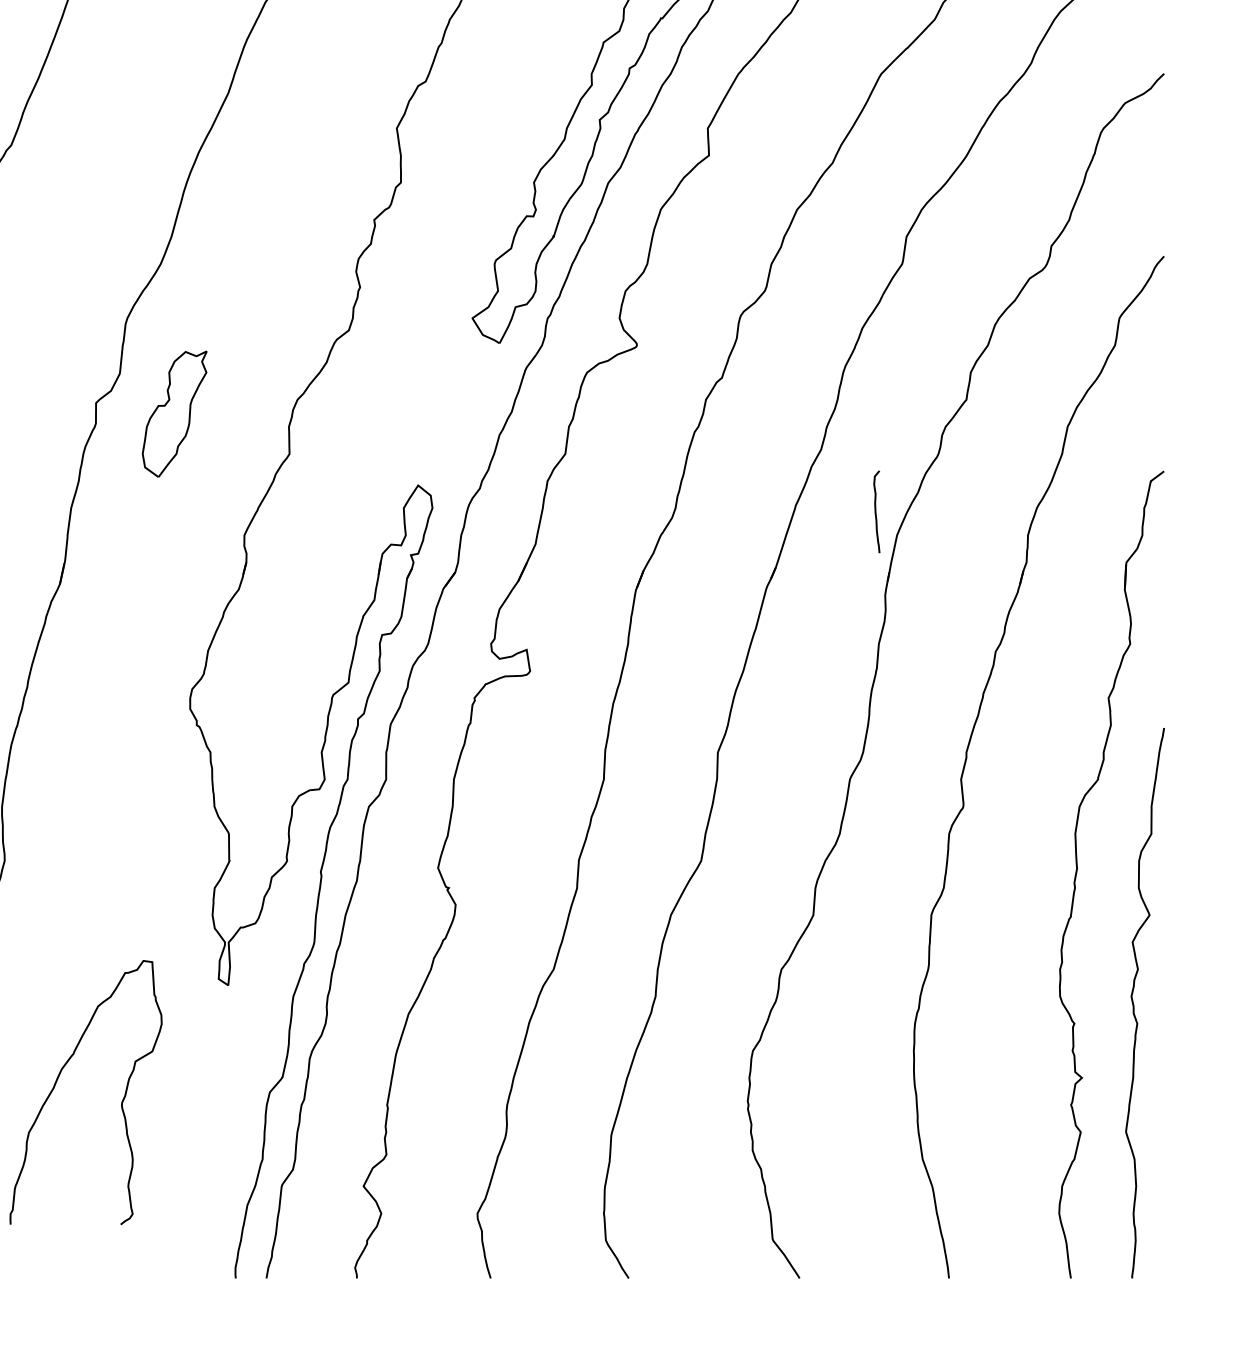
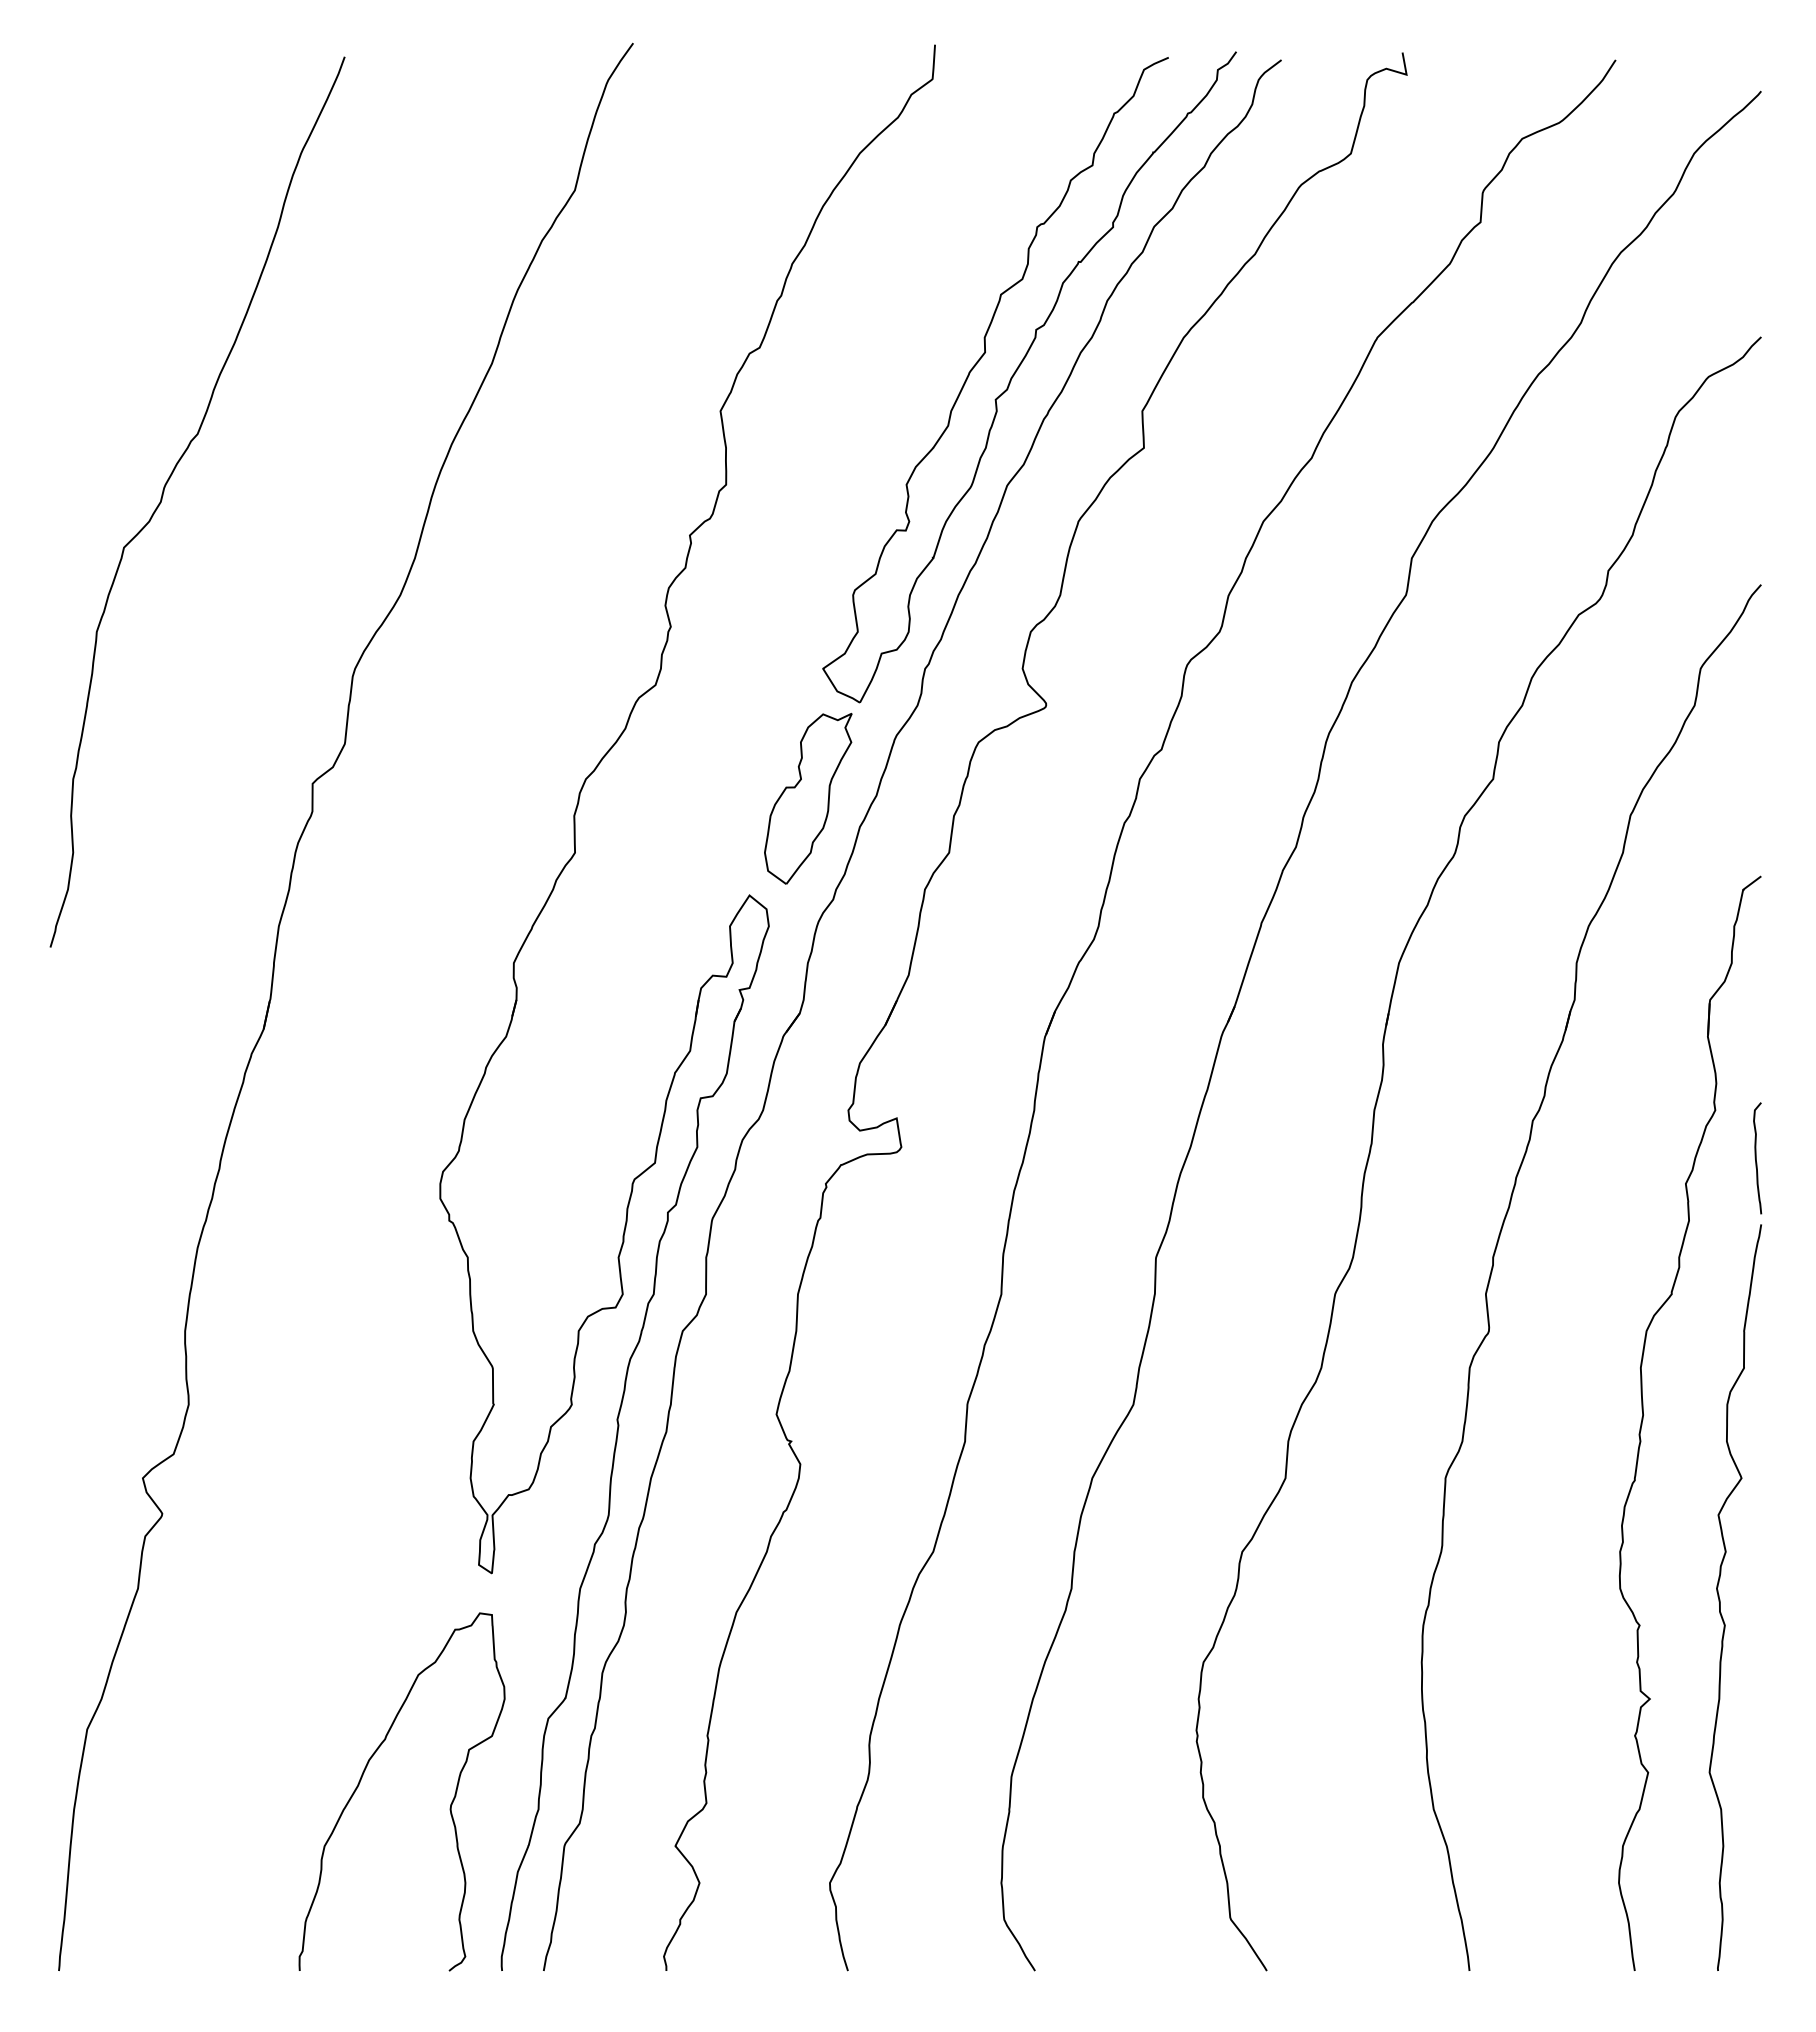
part: (174, 413) -> (808, 798), moved
curve: (876, 512) -> (1756, 1158), moved
curve: (58, 1079) -> (364, 1773), moved

